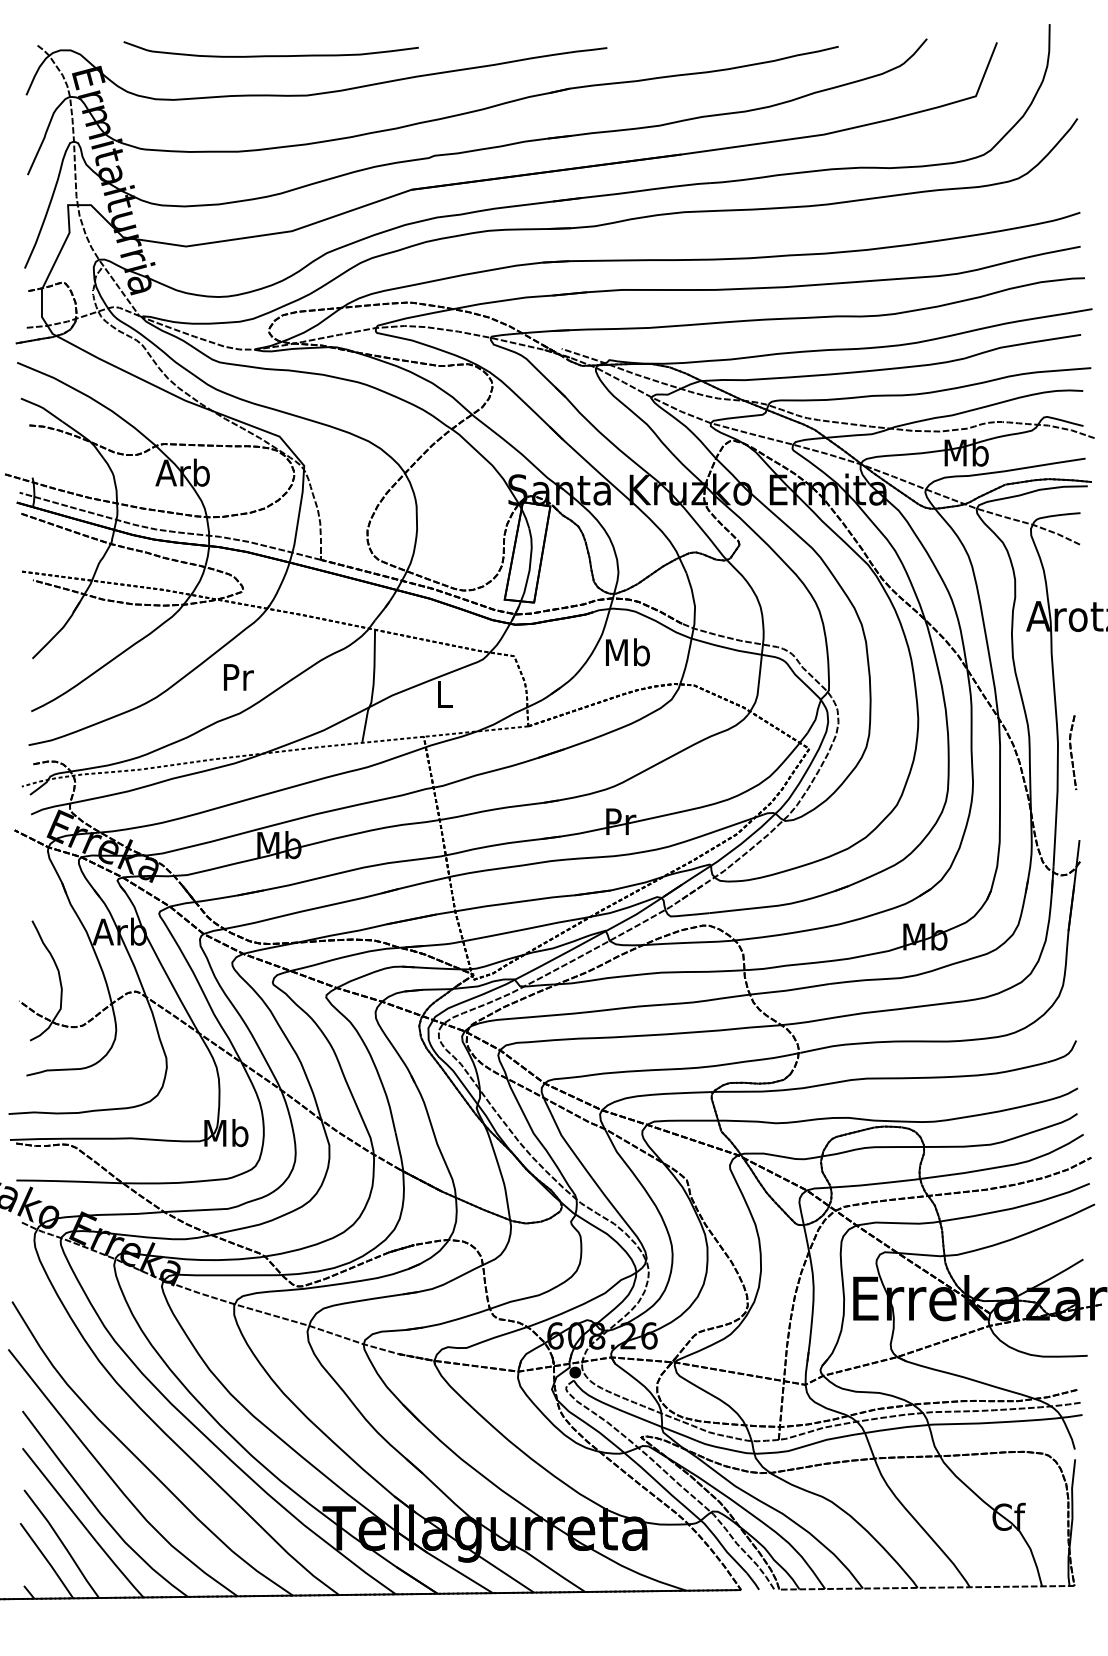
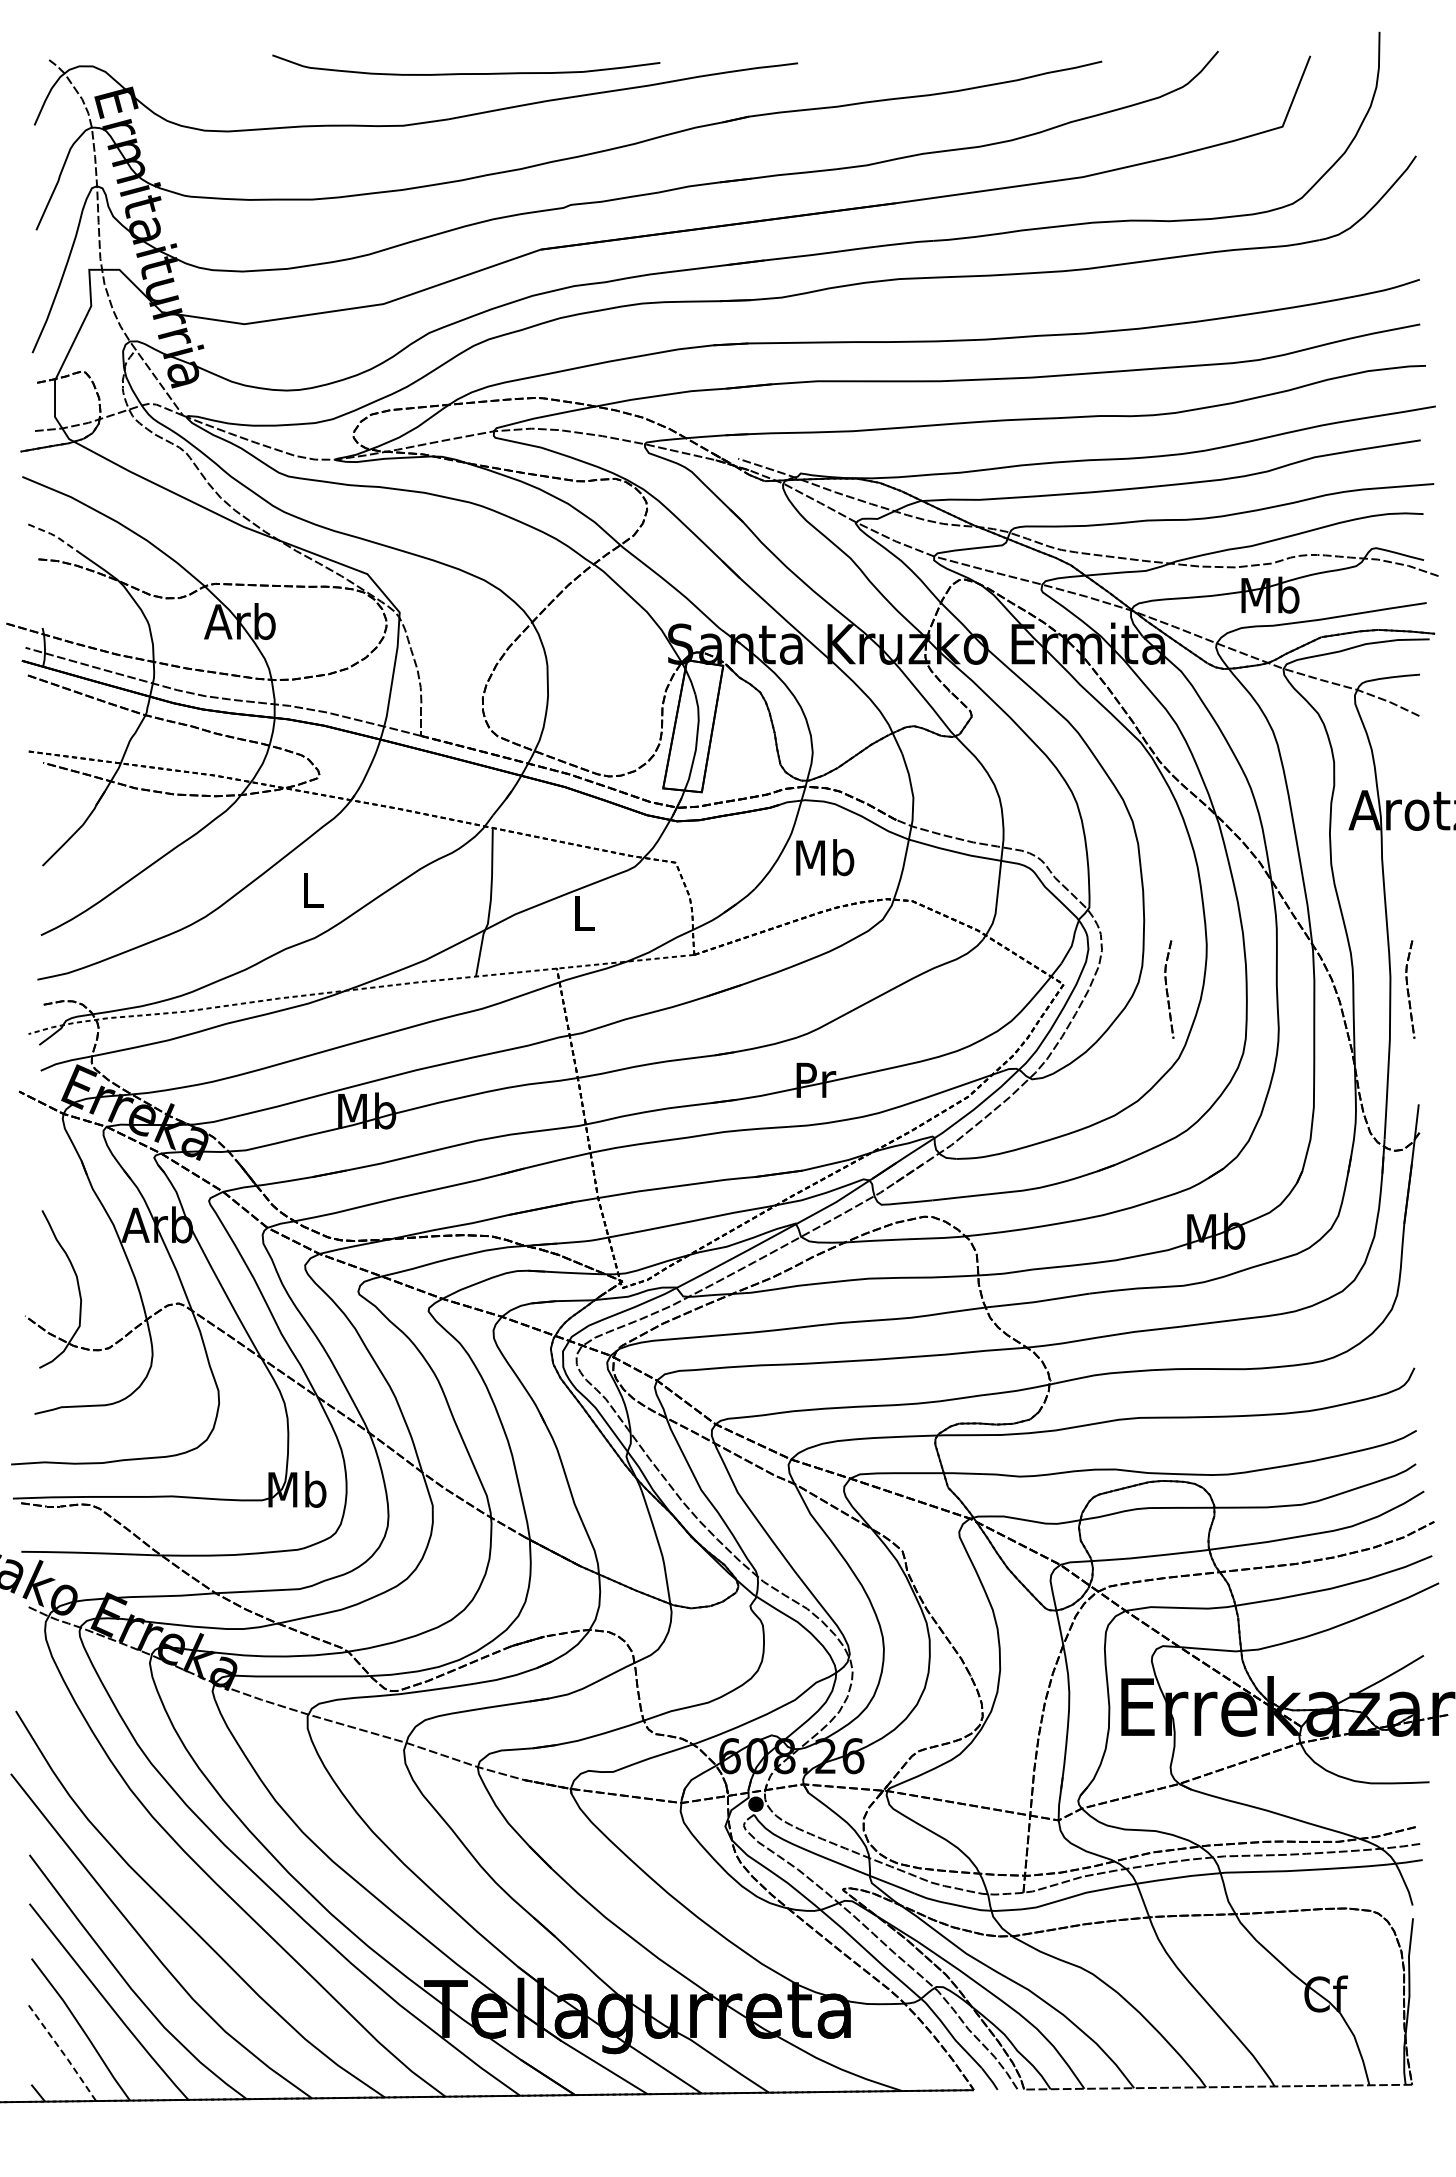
curve: (271, 55) -> (466, 73), moved
line: (42, 408) -> (55, 536), solid -> dashed
text: (238, 677) -> (313, 890), Pr -> L
part: (889, 752) -> (1169, 989), added
line: (47, 1560) -> (62, 2051), solid -> dashed

